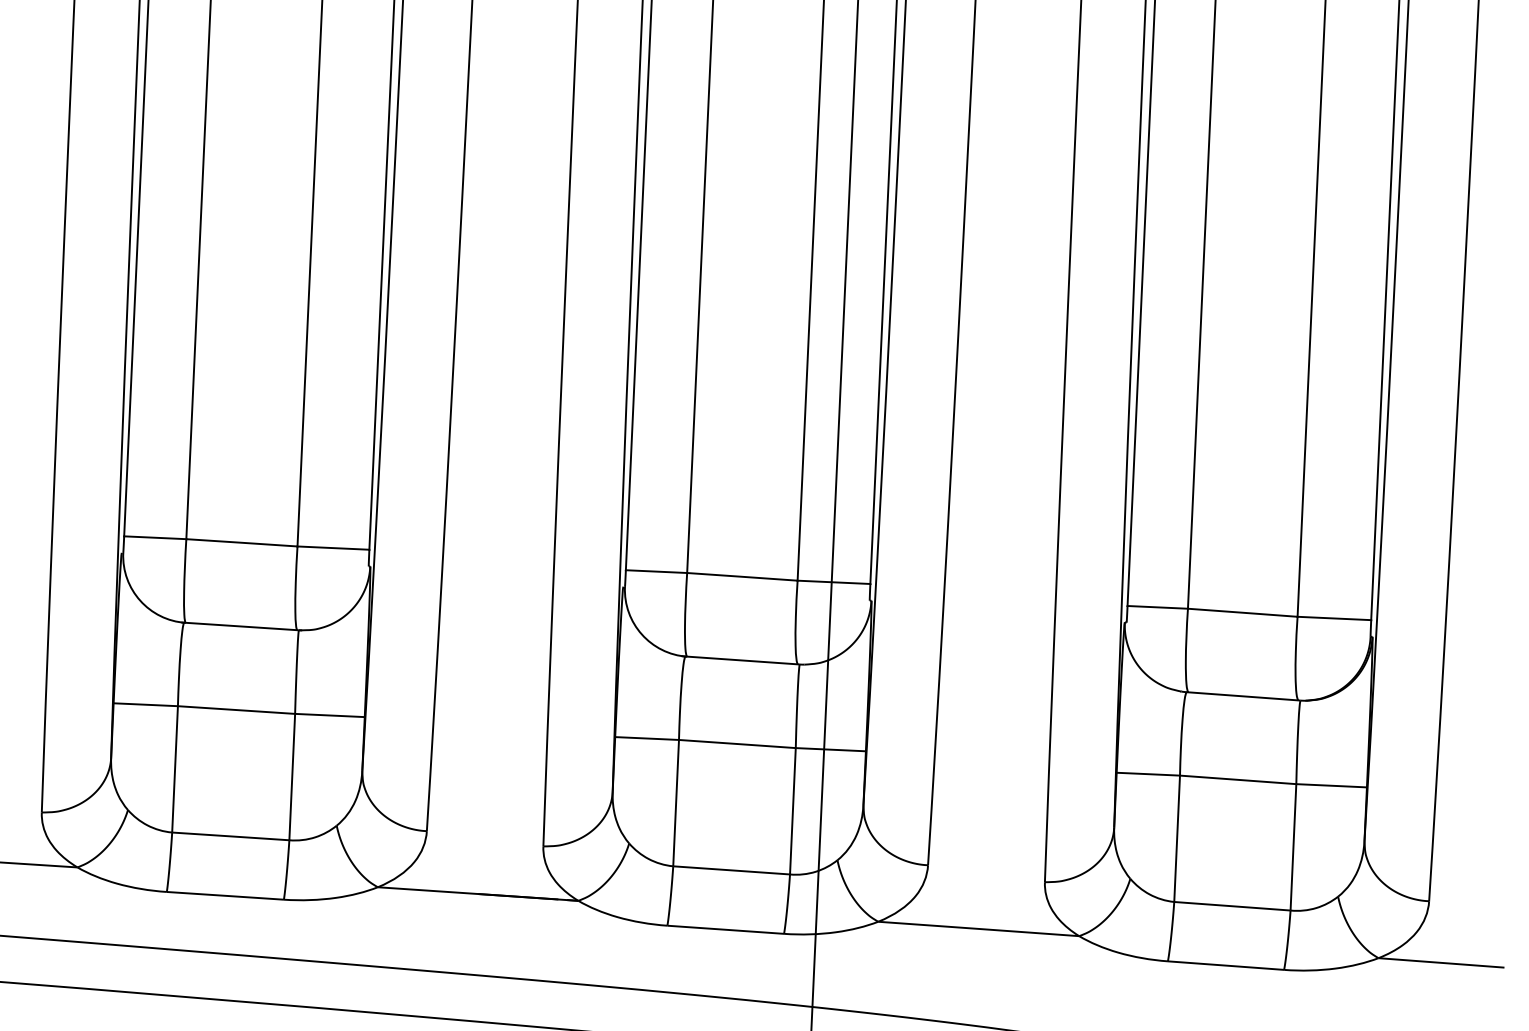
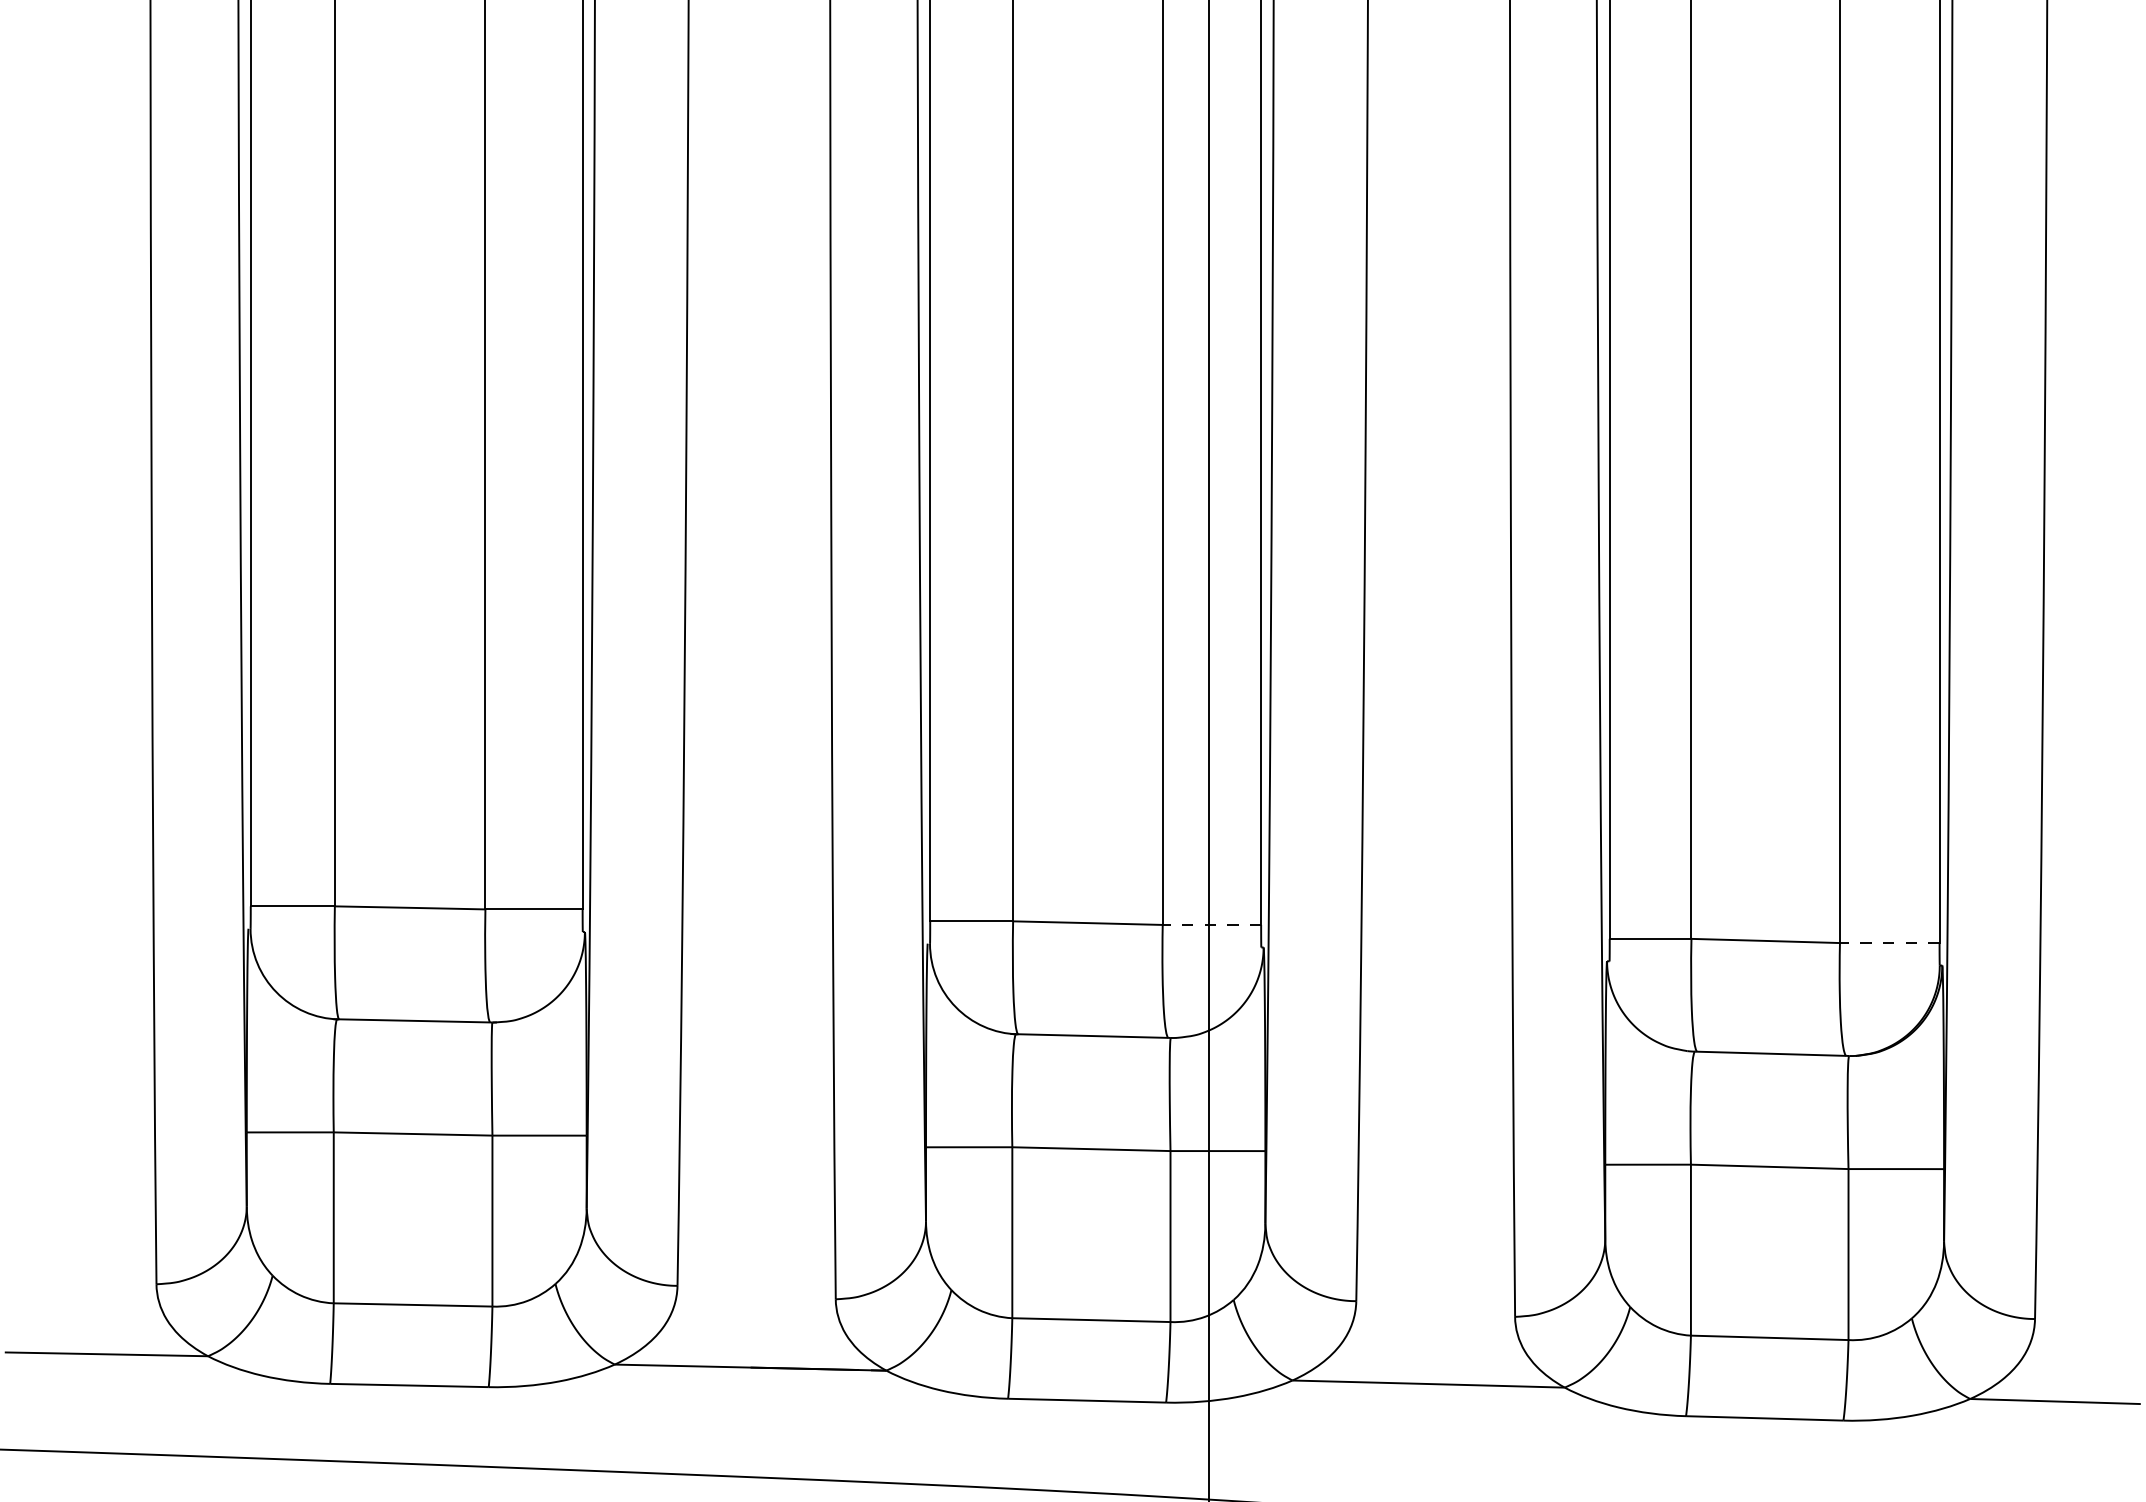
line: (833, 581) -> (1211, 924), solid -> dashed
line: (1334, 618) -> (1889, 943), solid -> dashed

